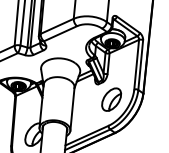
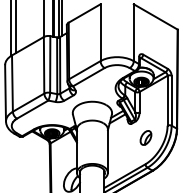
part: (111, 99) -> (145, 137), size x0.6

